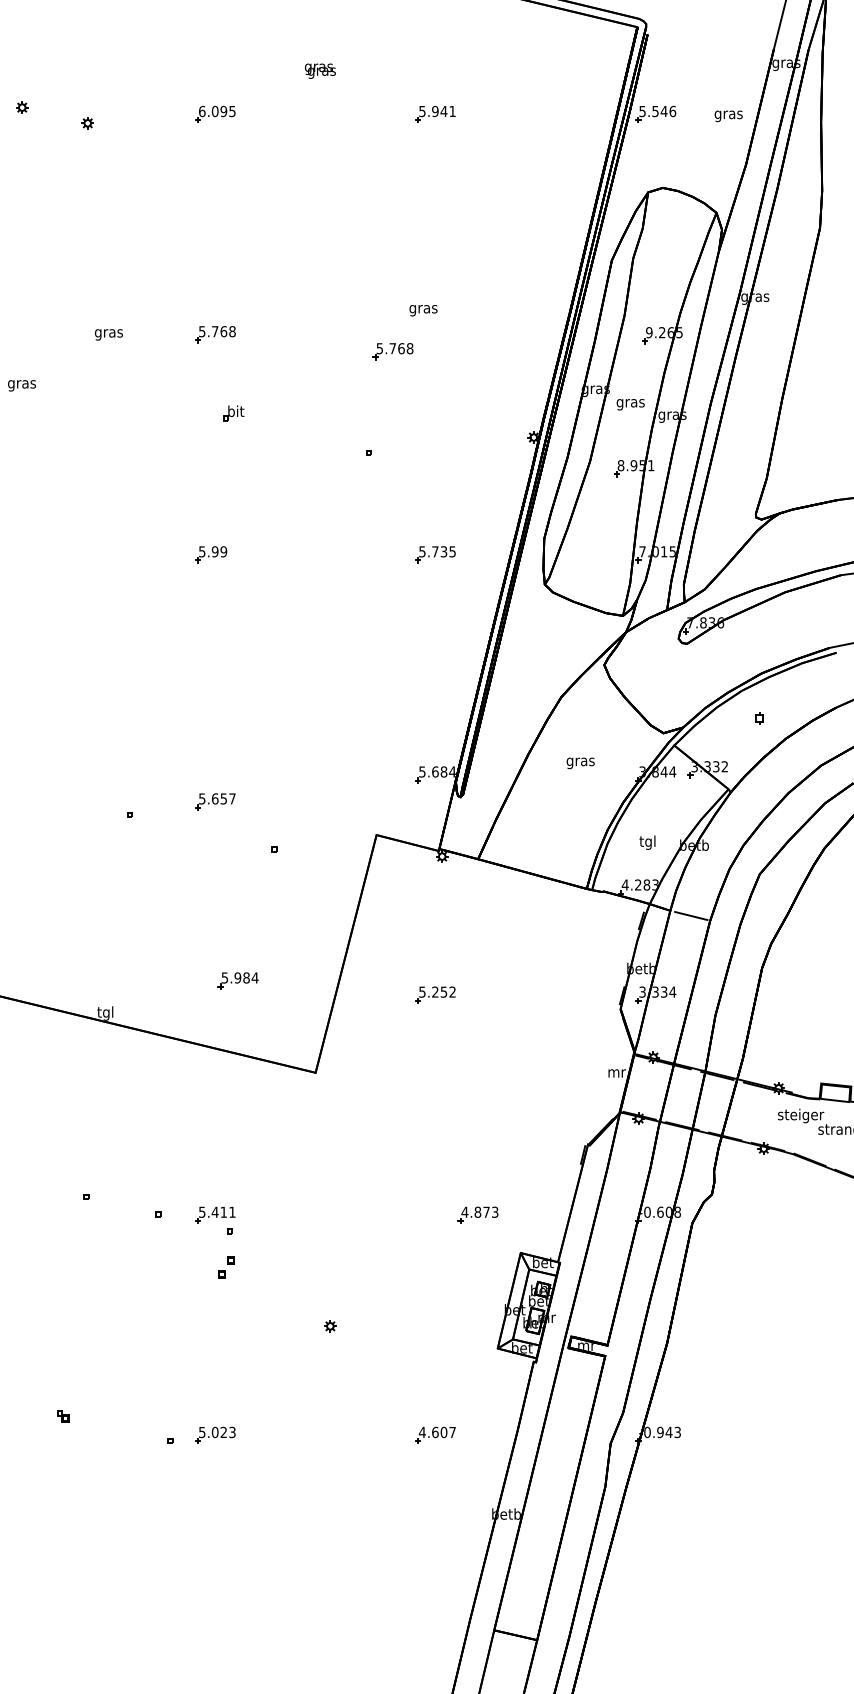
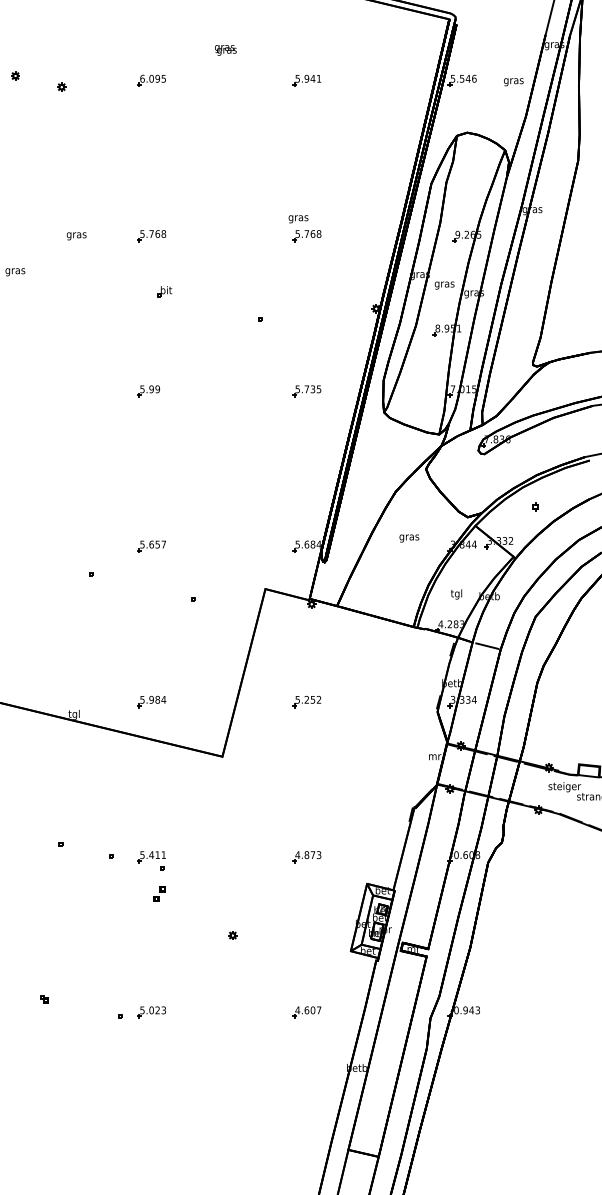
part: (392, 352) -> (306, 236), moved
part: (215, 801) -> (151, 546), moved
part: (237, 981) -> (151, 702), moved
part: (477, 1215) -> (306, 857), moved

